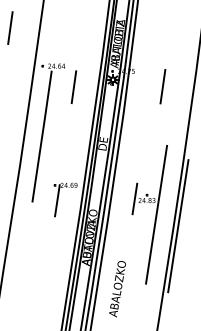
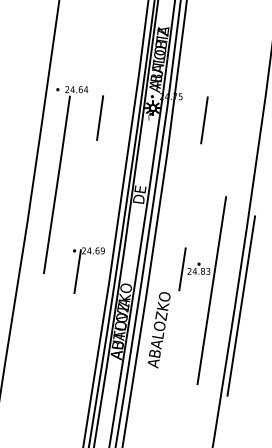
line: (9, 27) -> (13, 37), removed
line: (162, 86) -> (204, 120), moved
text: (117, 289) -> (158, 330), moved

